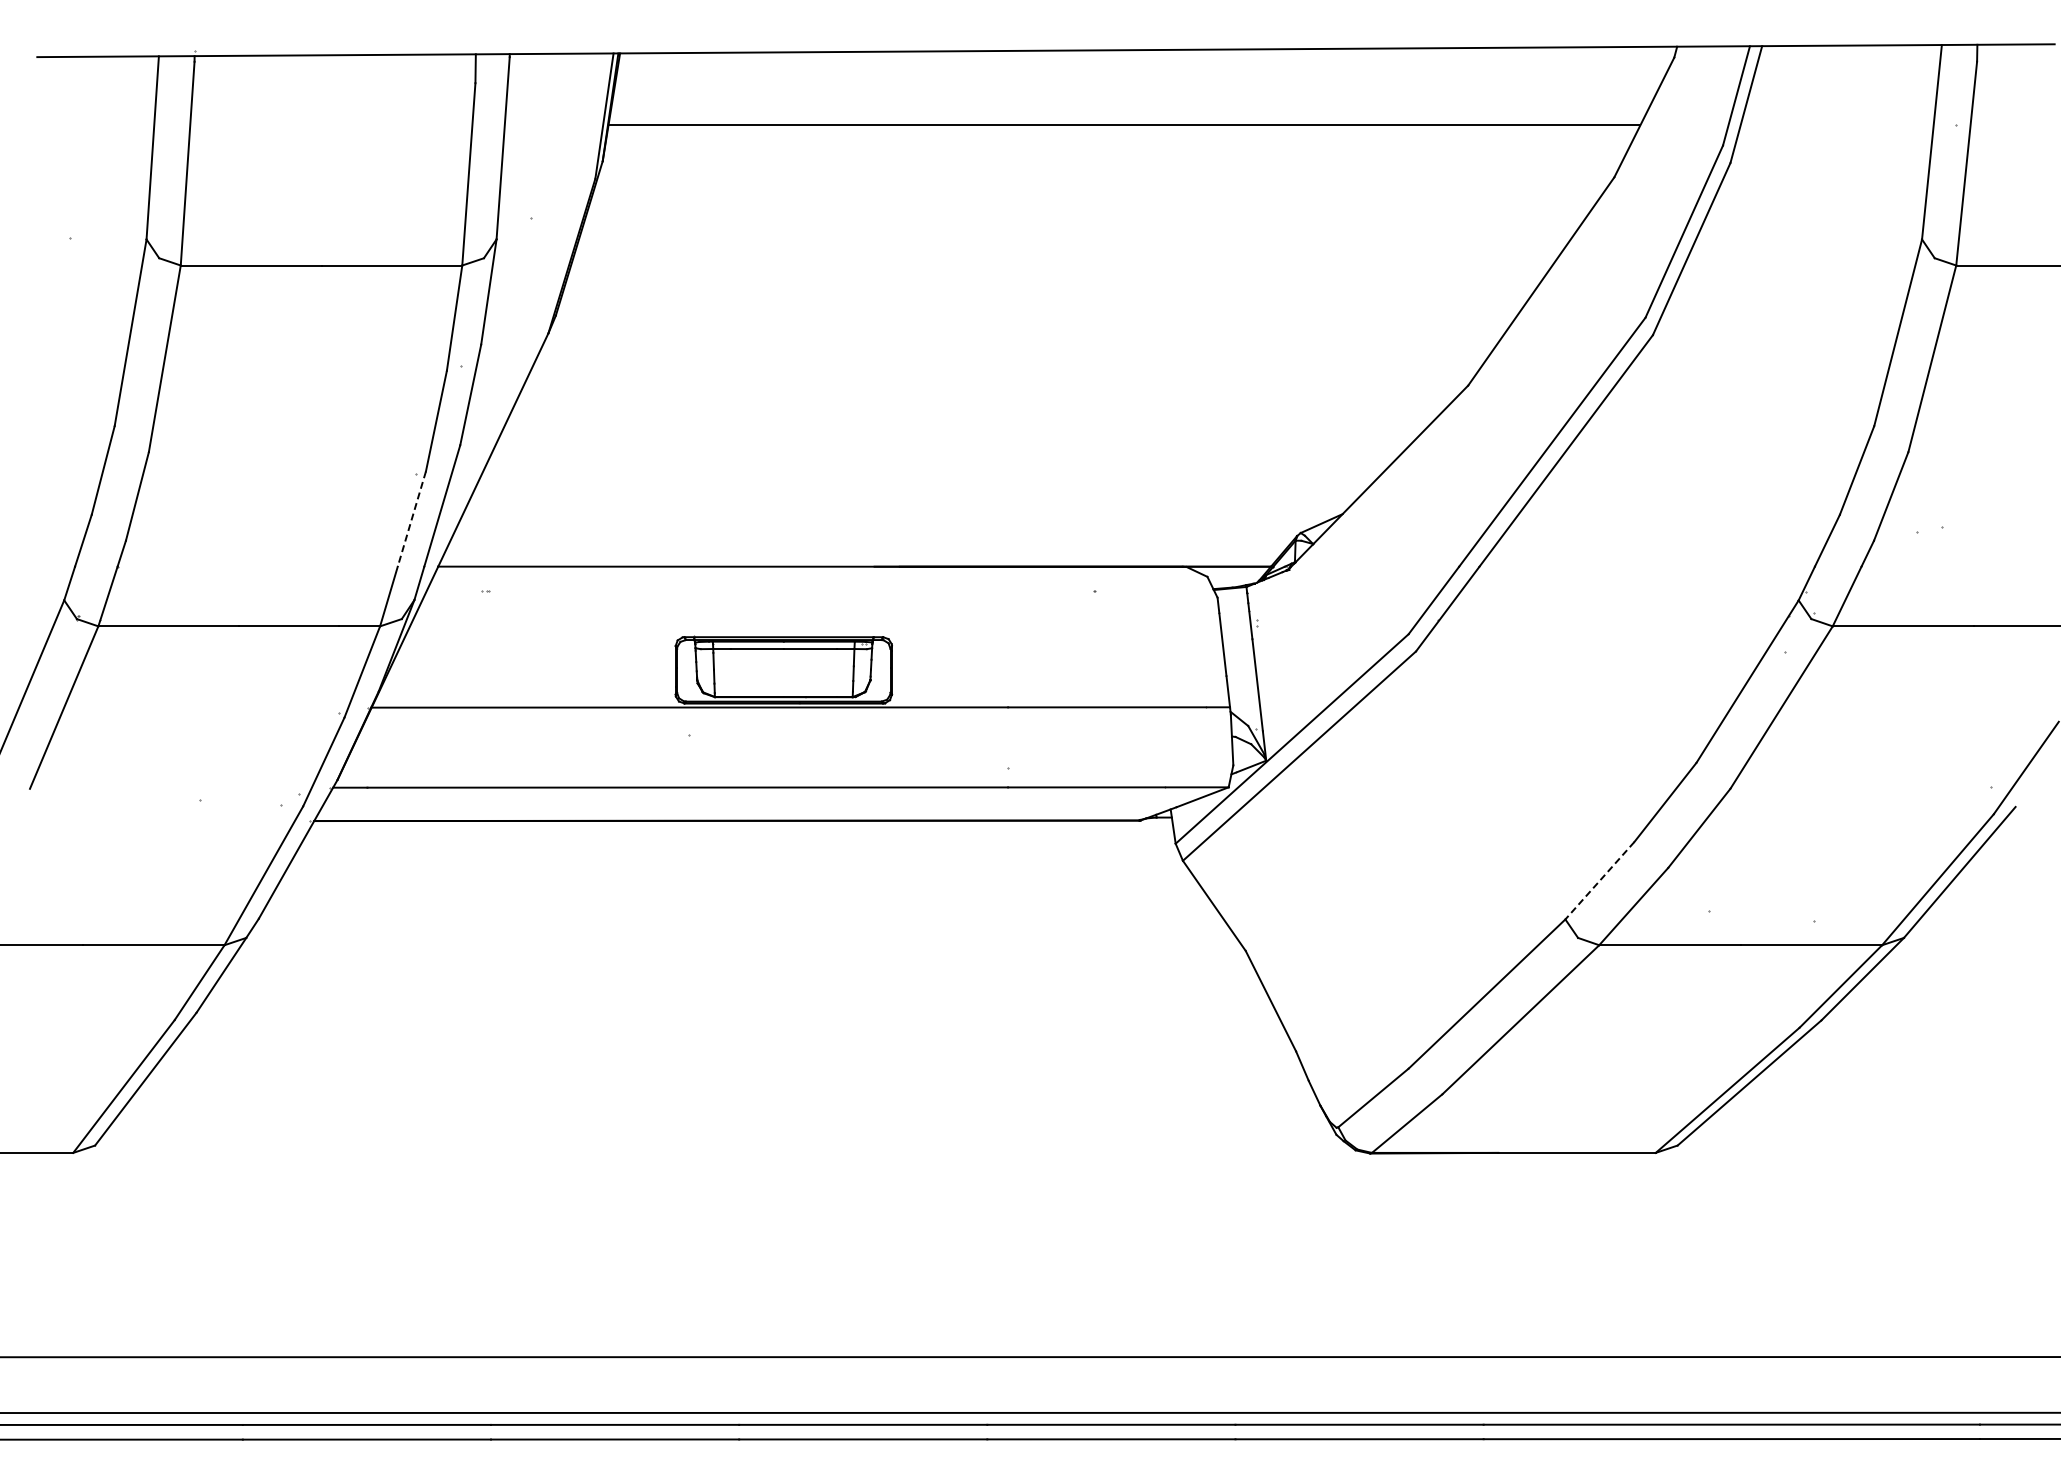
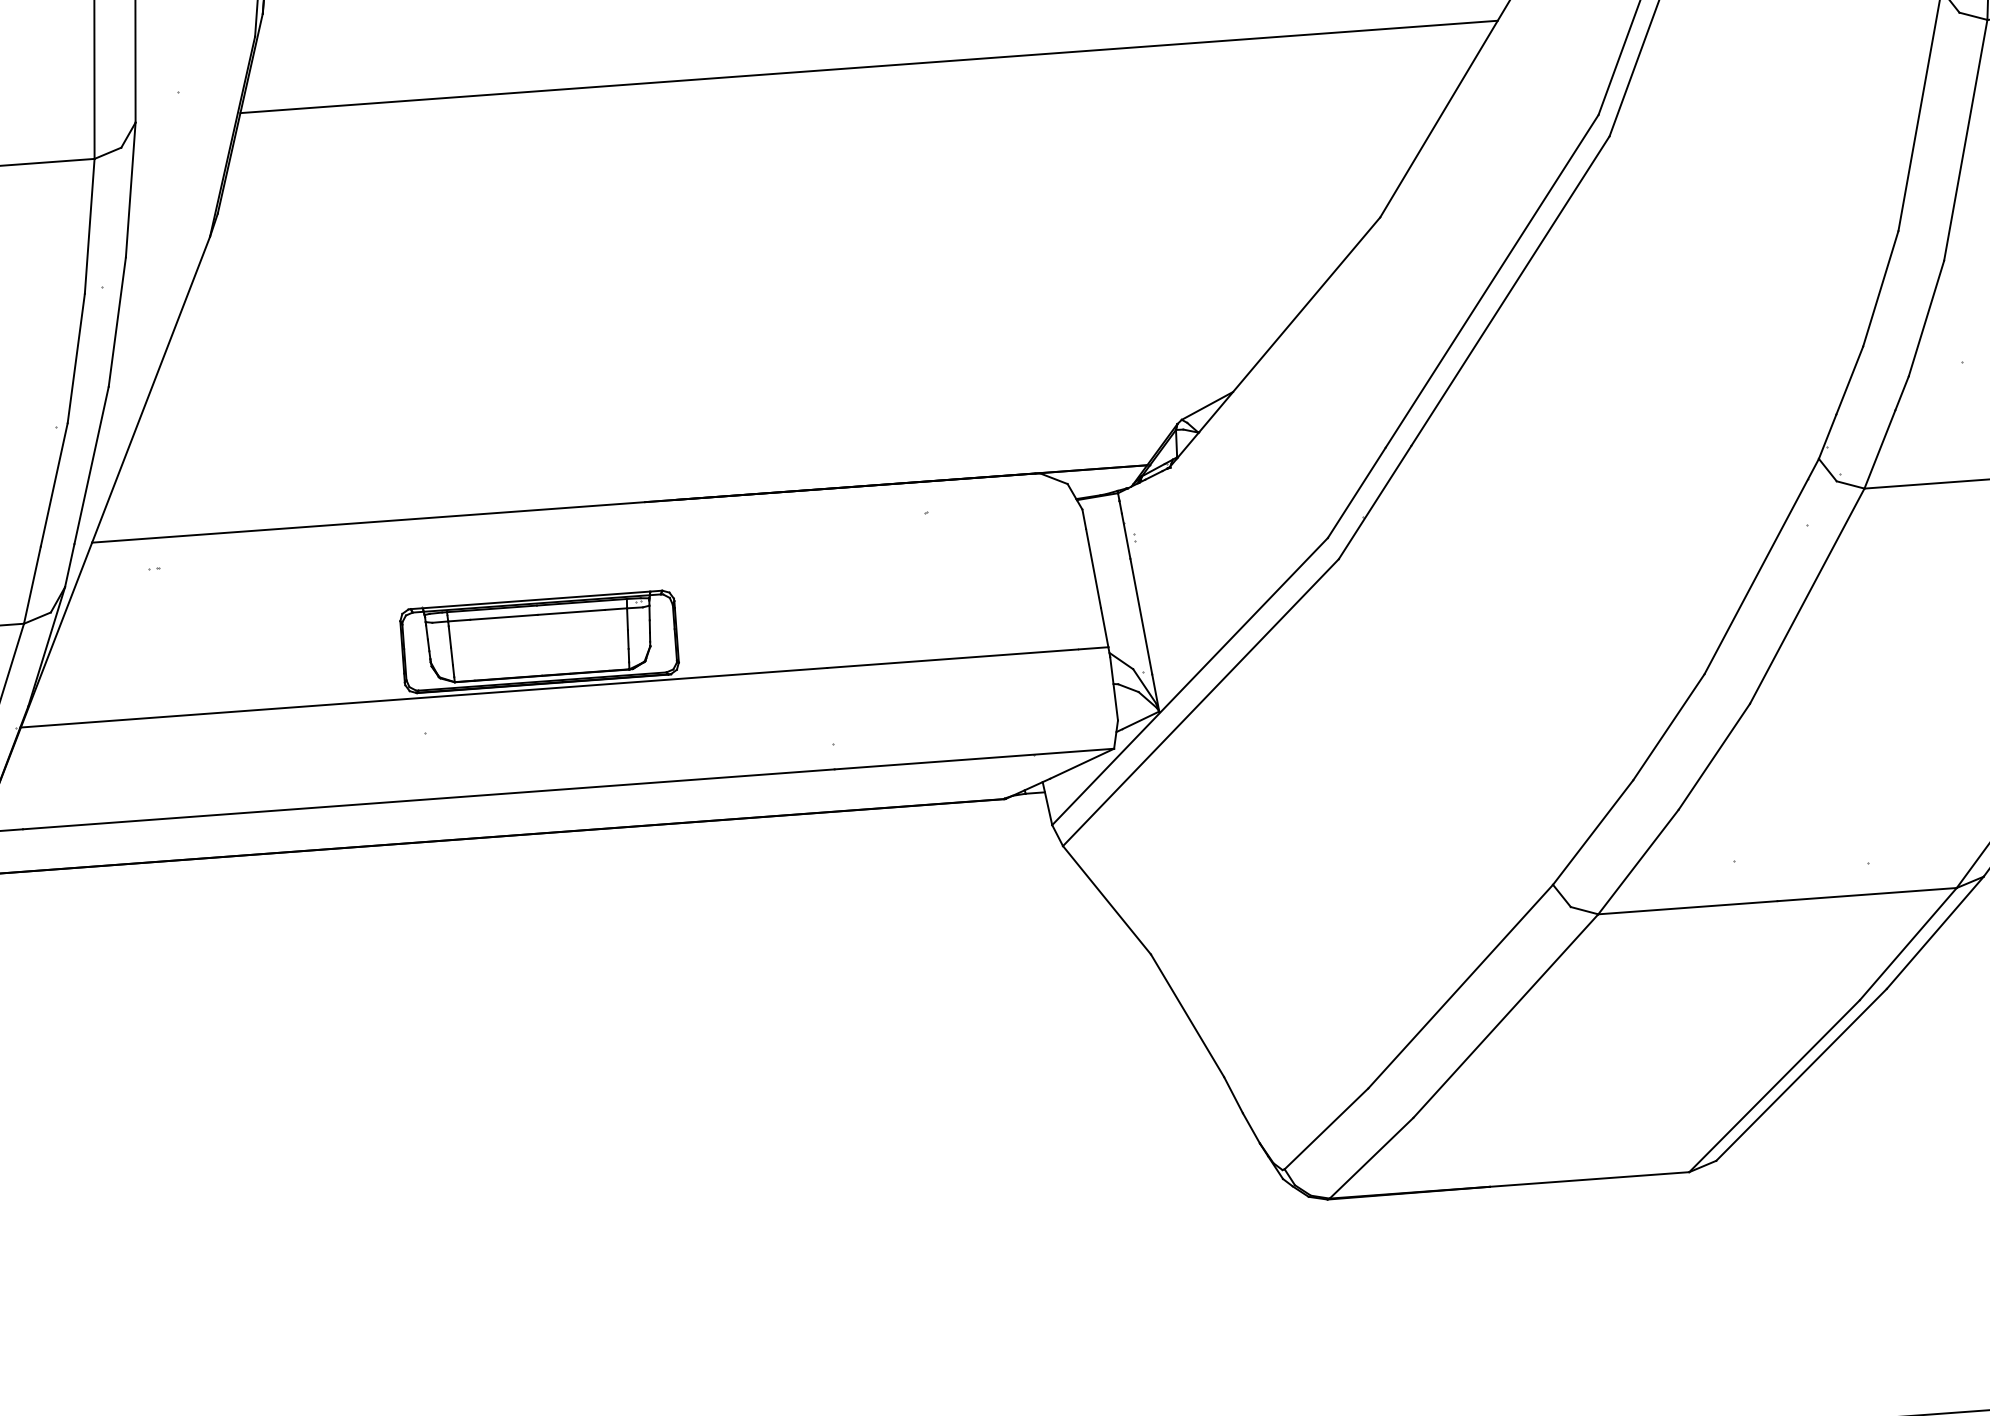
line: (1075, 237) -> (868, 66), added
line: (411, 519) -> (53, 485), dashed -> solid
line: (1599, 880) -> (1592, 832), dashed -> solid

